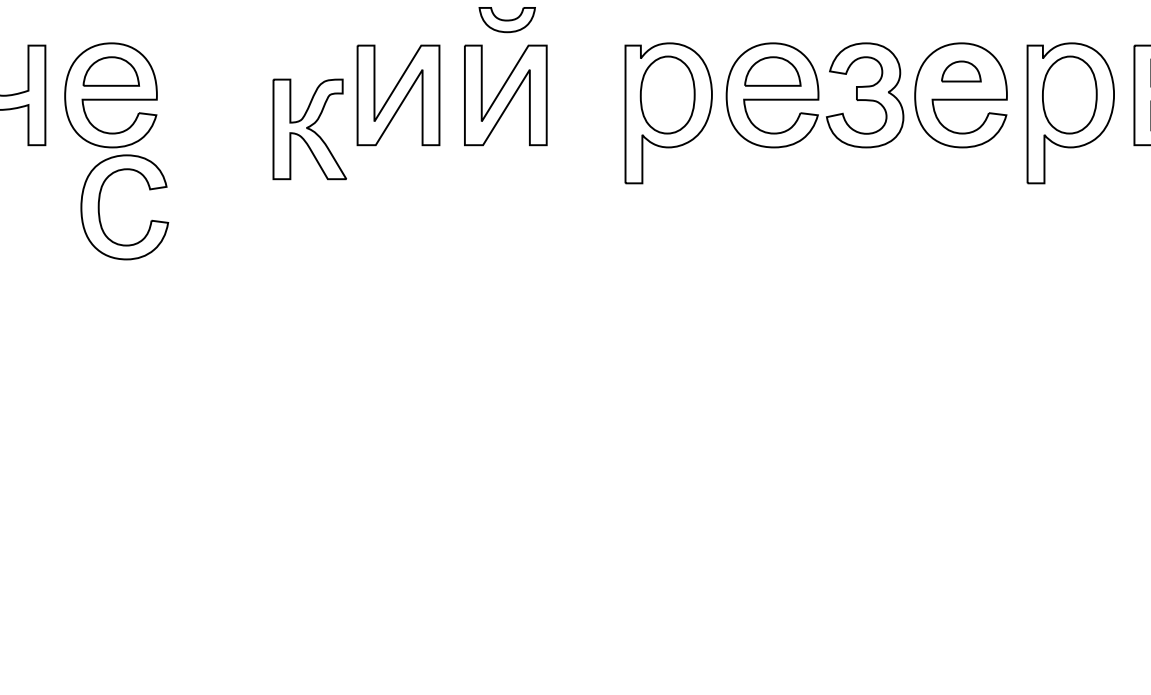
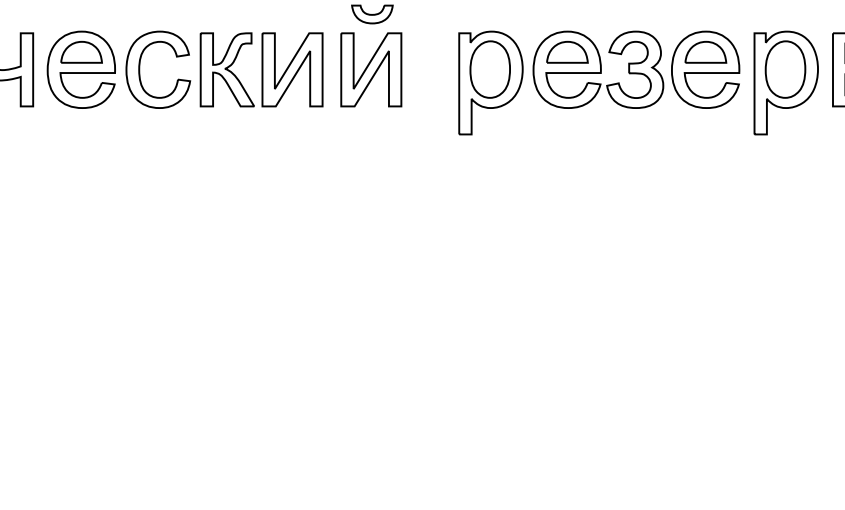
part: (961, 71) -> (705, 52), size x1.43
part: (309, 129) -> (227, 69), moved
part: (99, 207) -> (139, 69), moved

